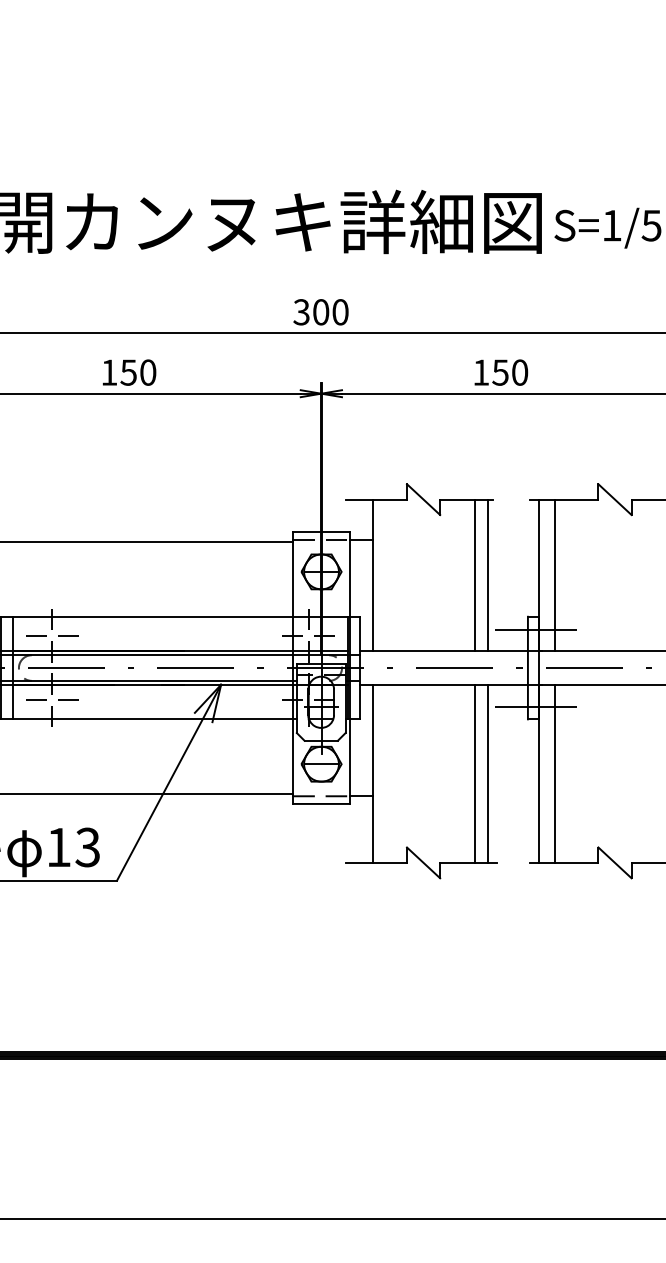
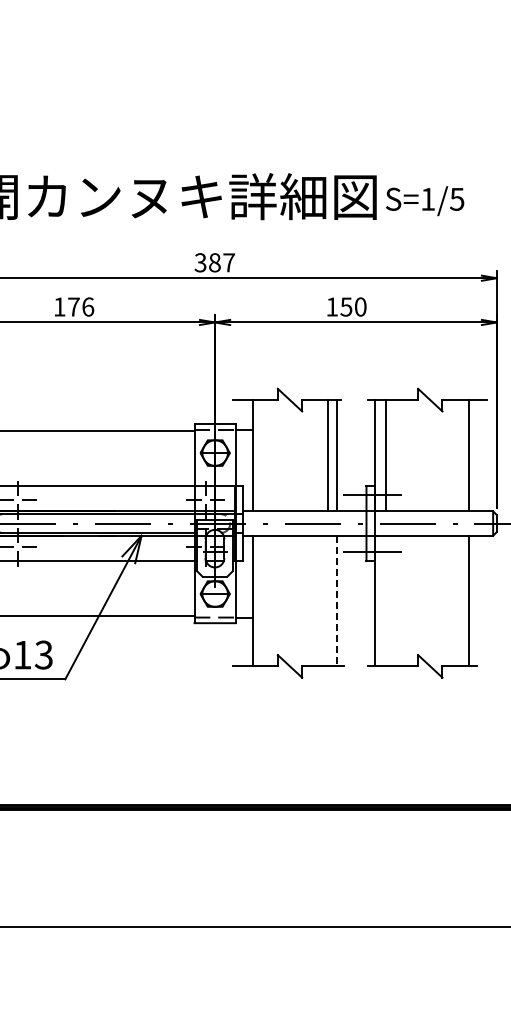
text: (331, 311) -> (222, 262), 300 -> 387
text: (137, 371) -> (80, 306), 150 -> 176
line: (474, 773) -> (327, 600), removed
line: (555, 773) -> (386, 600), removed
line: (488, 774) -> (337, 601), solid -> dashed

